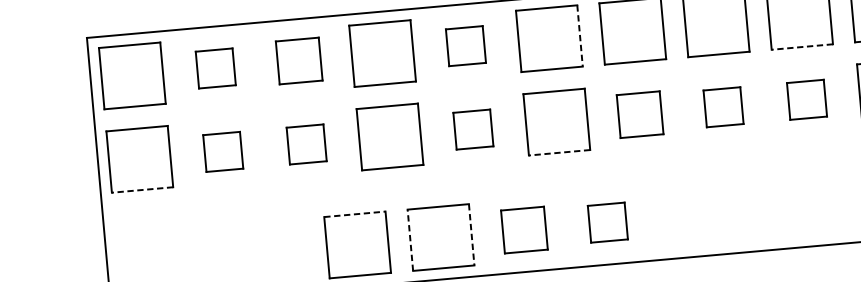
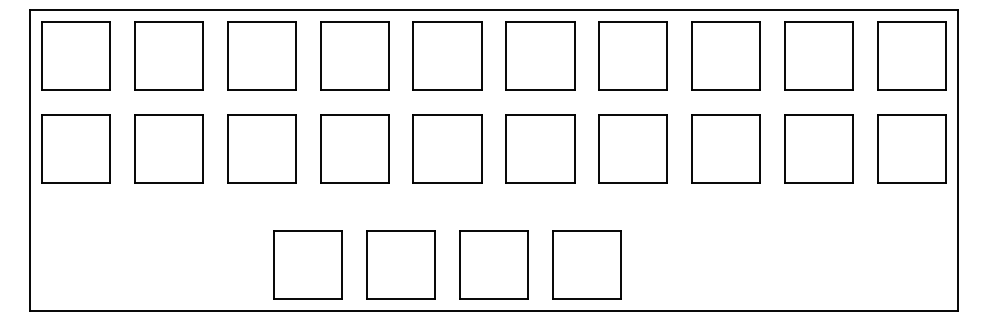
line: (580, 36) -> (574, 56), dashed -> solid
part: (465, 45) -> (447, 55), size x1.67
line: (801, 47) -> (818, 90), dashed -> solid
part: (298, 60) -> (261, 55), size x1.43
part: (215, 68) -> (168, 55), size x1.67
part: (806, 99) -> (818, 148), size x1.67
part: (723, 106) -> (725, 148), size x1.67
part: (639, 114) -> (632, 148), size x1.43
part: (473, 129) -> (447, 148), size x1.67
part: (306, 144) -> (261, 148), size x1.67
part: (222, 151) -> (168, 148), size x1.67
line: (558, 153) -> (539, 183), dashed -> solid
line: (142, 190) -> (75, 183), dashed -> solid
line: (355, 213) -> (308, 230), dashed -> solid
part: (607, 222) -> (586, 264), size x1.67
part: (523, 229) -> (493, 264), size x1.43
line: (471, 235) -> (435, 265), dashed -> solid
line: (410, 239) -> (367, 264), dashed -> solid

